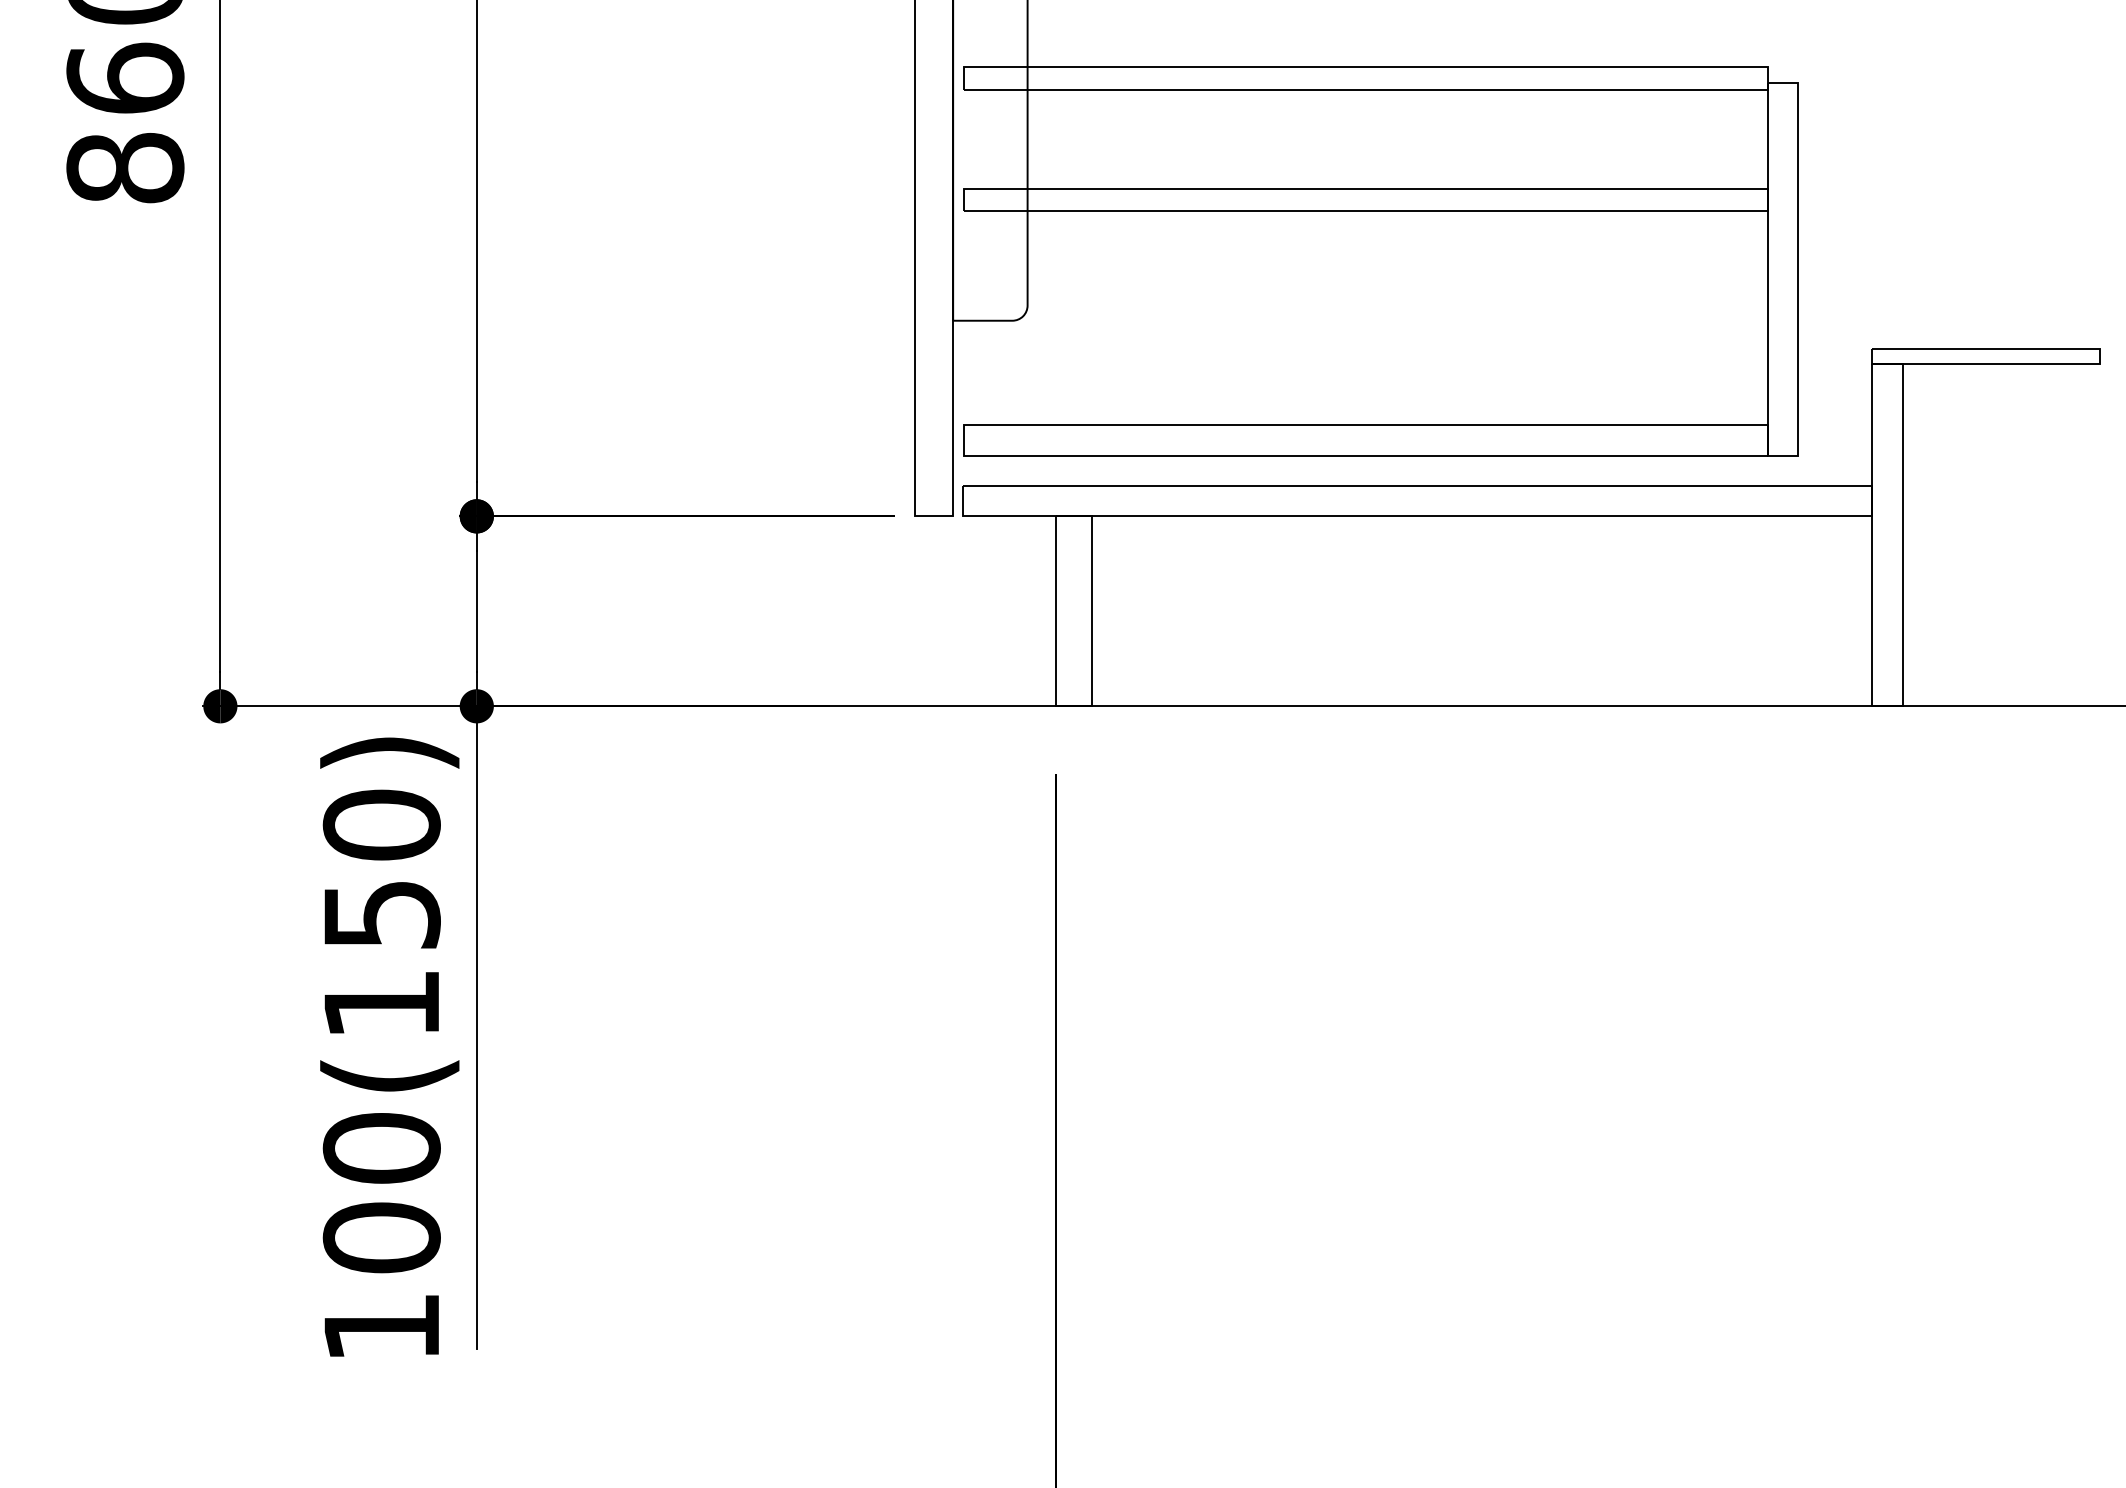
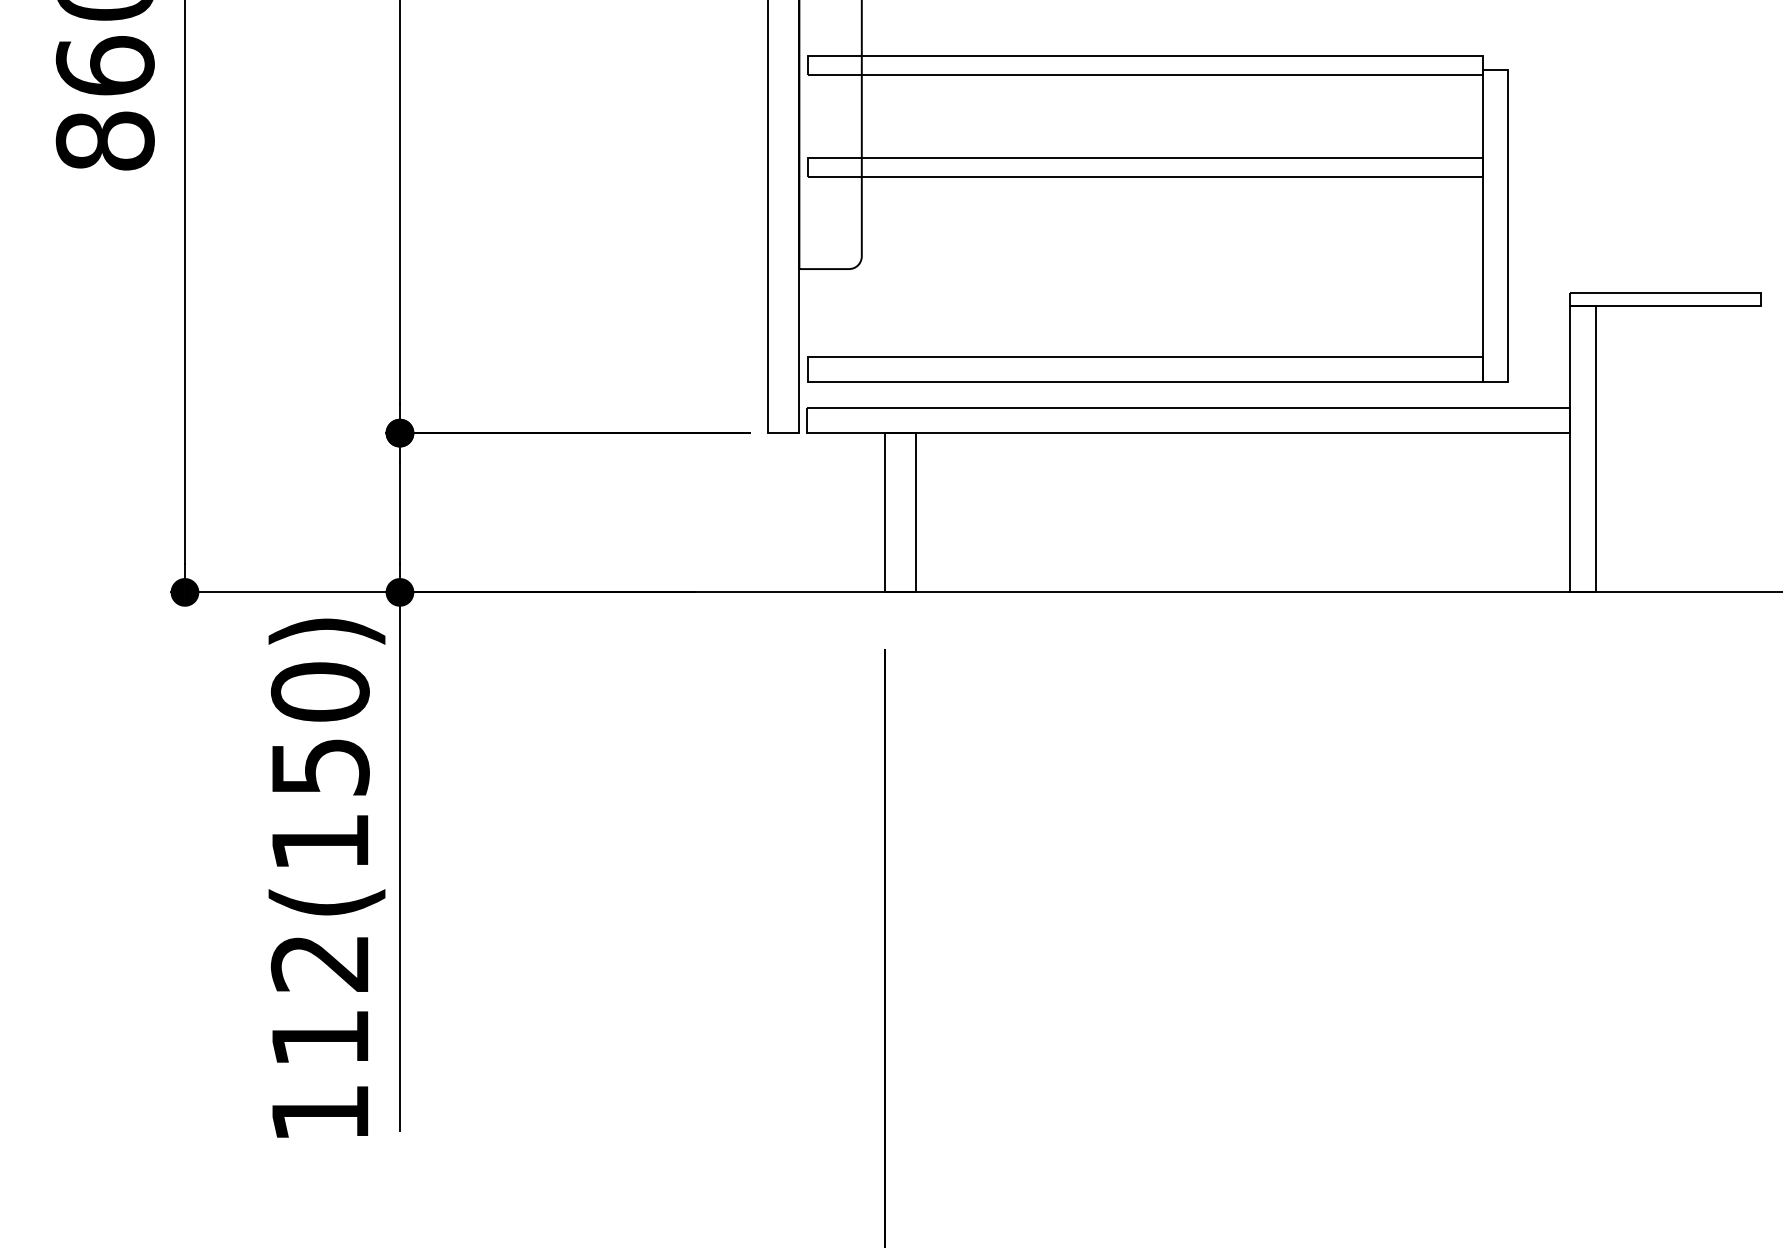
text: (381, 1193) -> (320, 1000), 100(150) -> 112(150)

